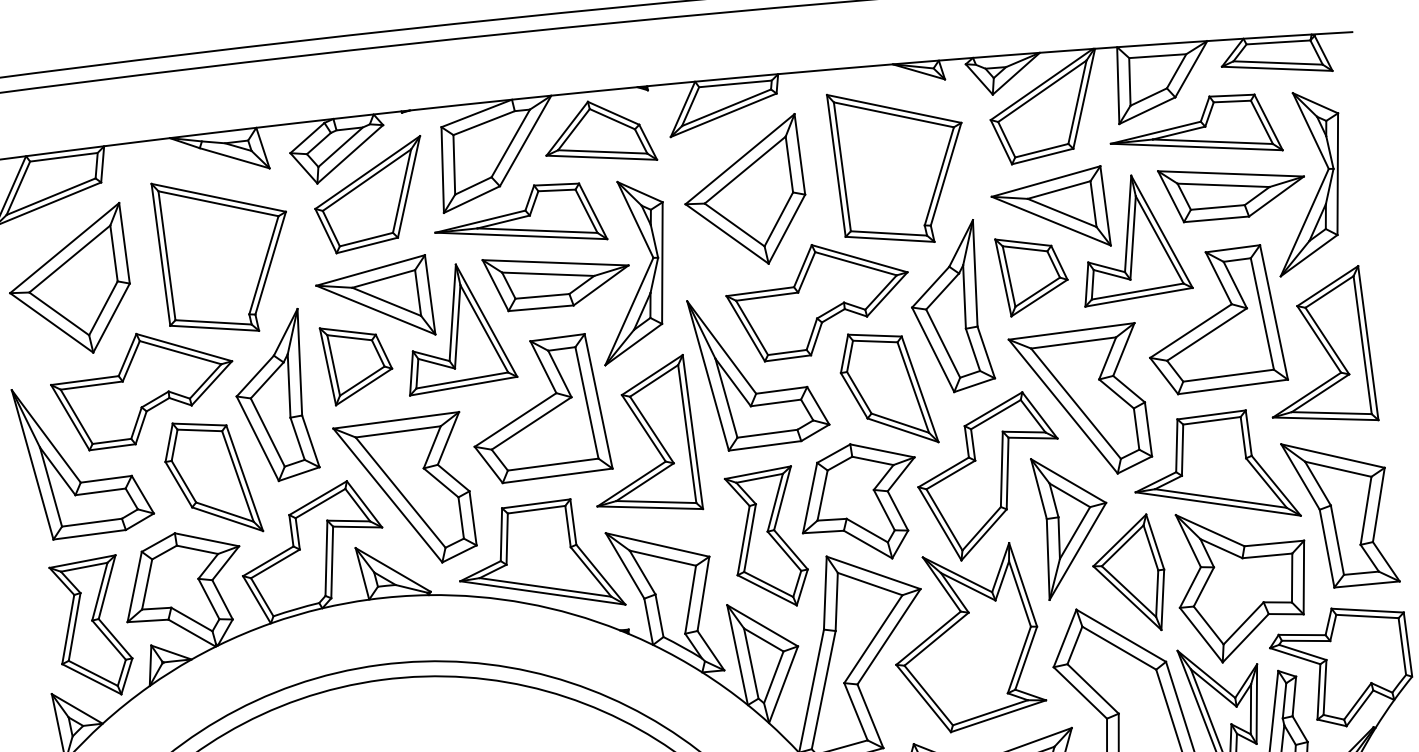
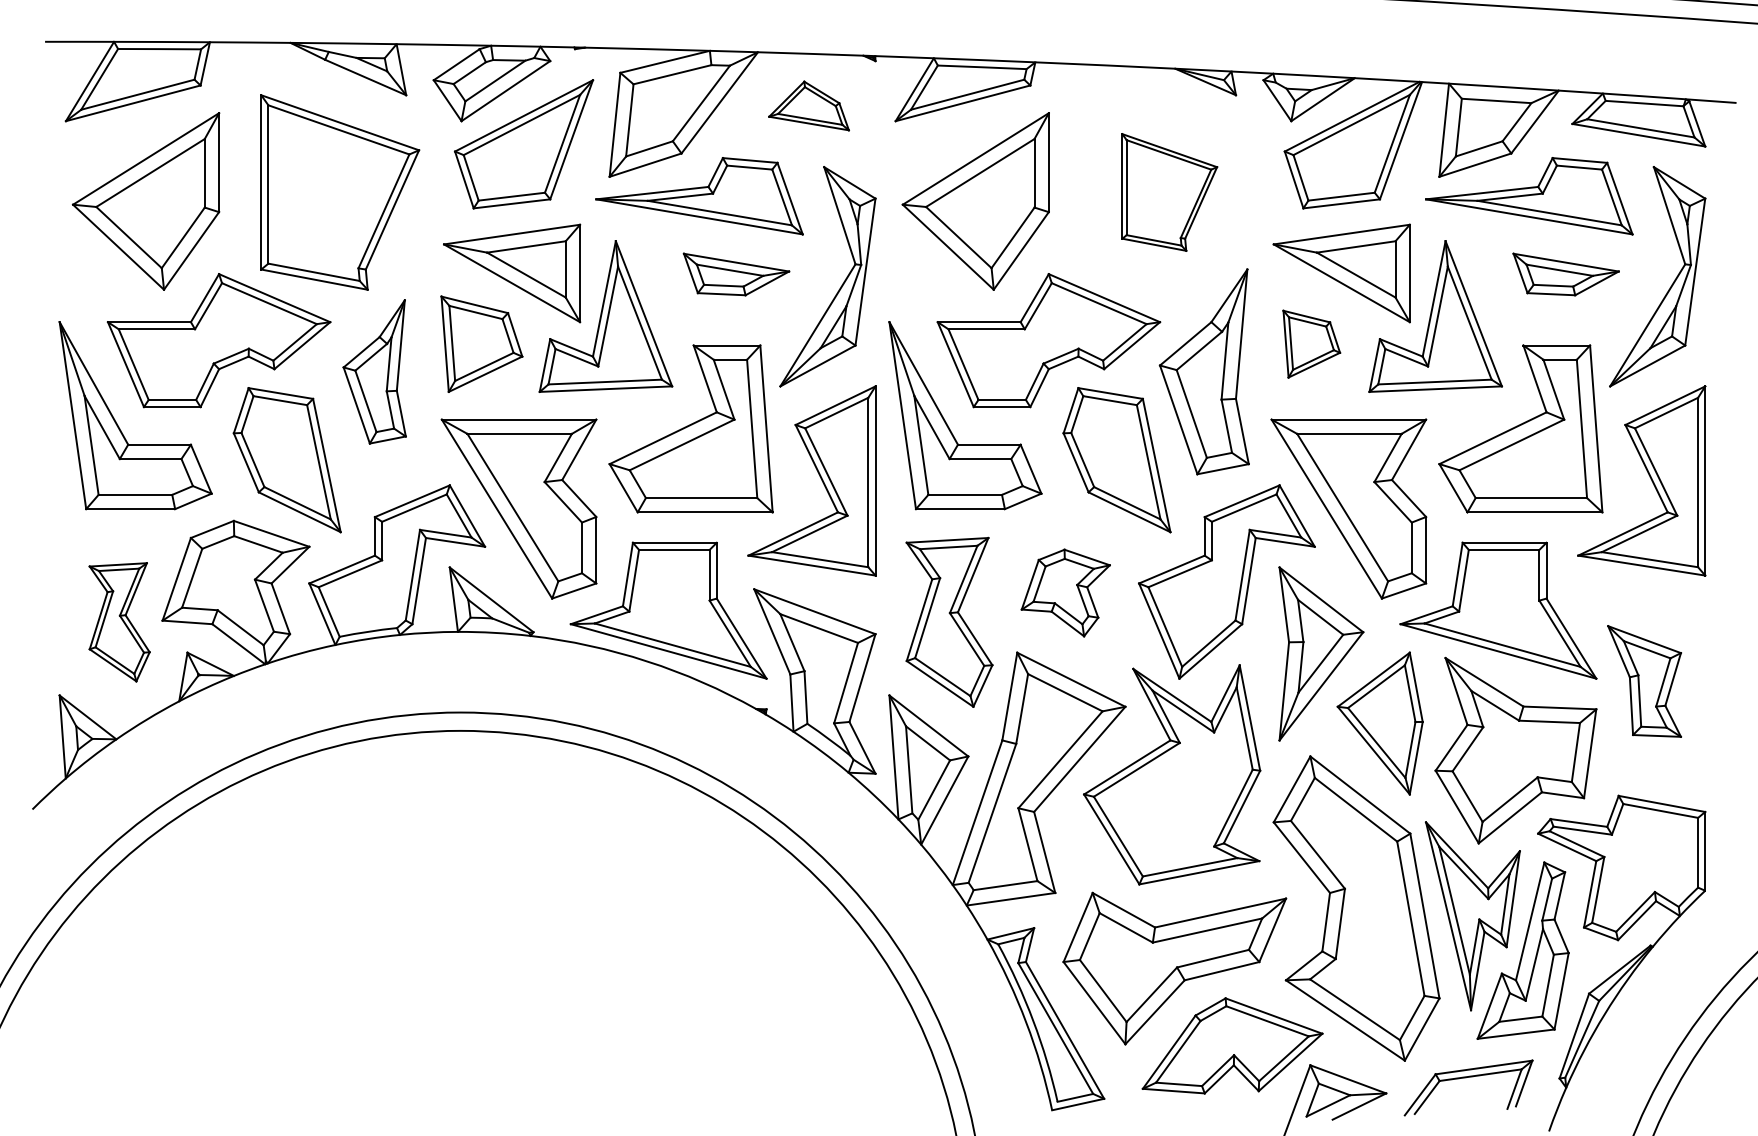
part: (598, 133) -> (808, 105), size x0.6
part: (901, 165) -> (1169, 192), size x0.6
part: (1232, 190) -> (1565, 274), size x0.6
part: (1033, 273) -> (1311, 343), size x0.7
part: (557, 278) -> (736, 274), size x0.6
part: (273, 396) -> (374, 371), size x0.7
part: (859, 502) -> (1065, 592), size x0.6
part: (1340, 512) -> (1644, 681), size x0.6
part: (92, 627) -> (119, 621), size x0.7

